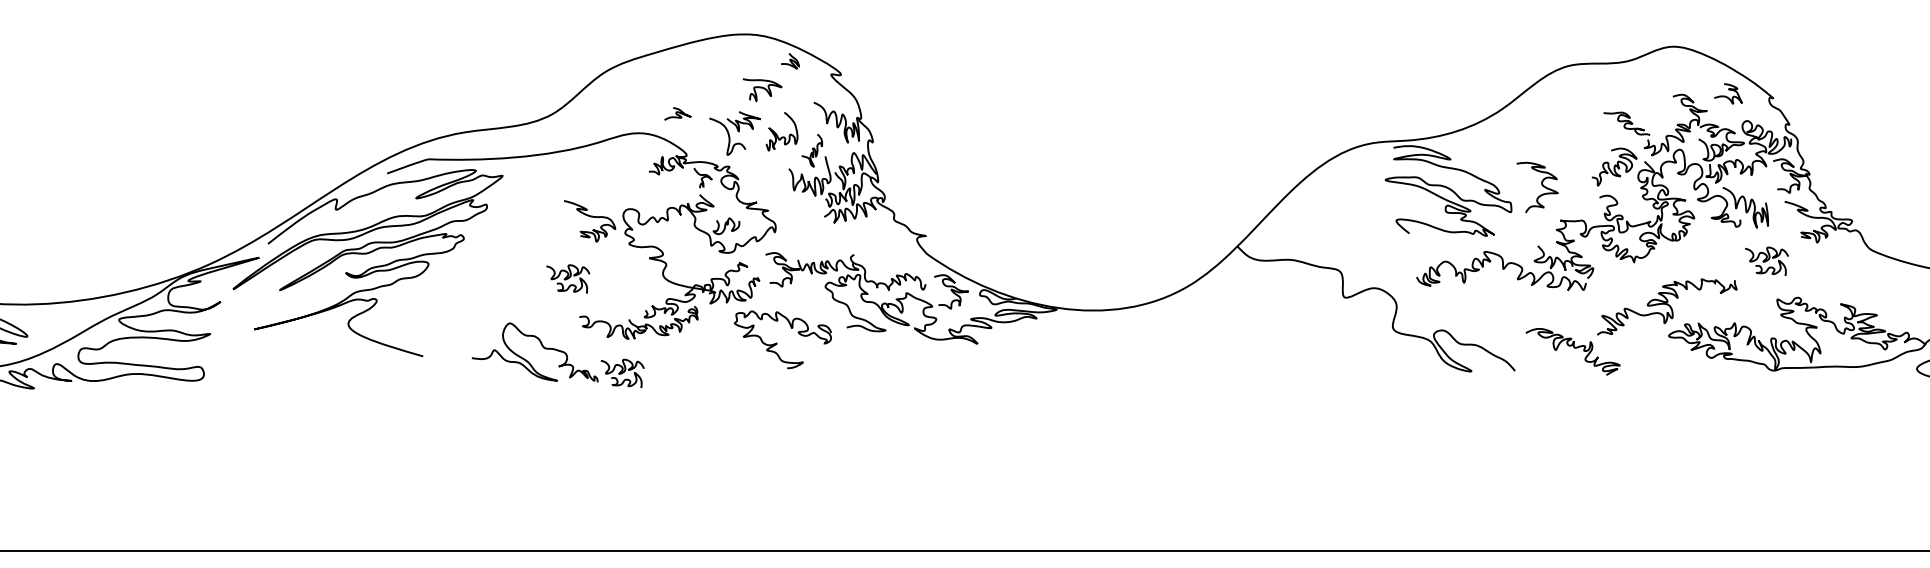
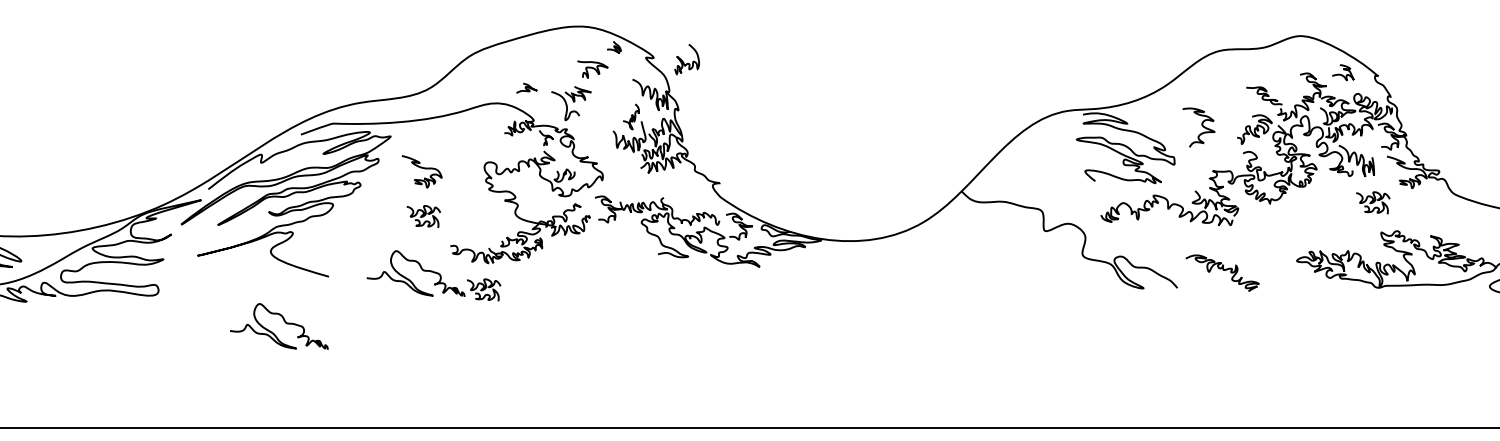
curve: (777, 134) -> (683, 61), moved
curve: (1541, 185) -> (1201, 126), moved
curve: (590, 217) -> (422, 168), moved
part: (568, 278) -> (424, 216), moved
curve: (1667, 305) -> (1295, 237), removed
curve: (777, 342) -> (604, 265), removed
curve: (366, 415) -> (284, 322), added

